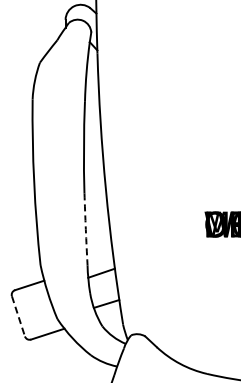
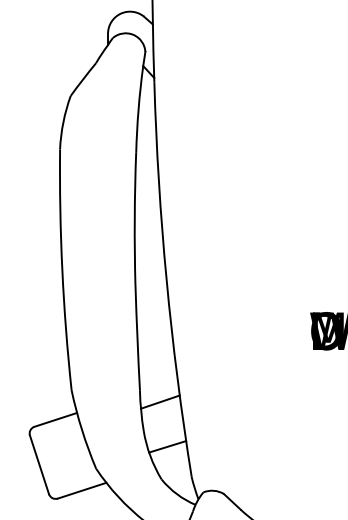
arc: (85, 229) -> (136, 338), dashed -> solid
line: (18, 316) -> (39, 465), dashed -> solid

